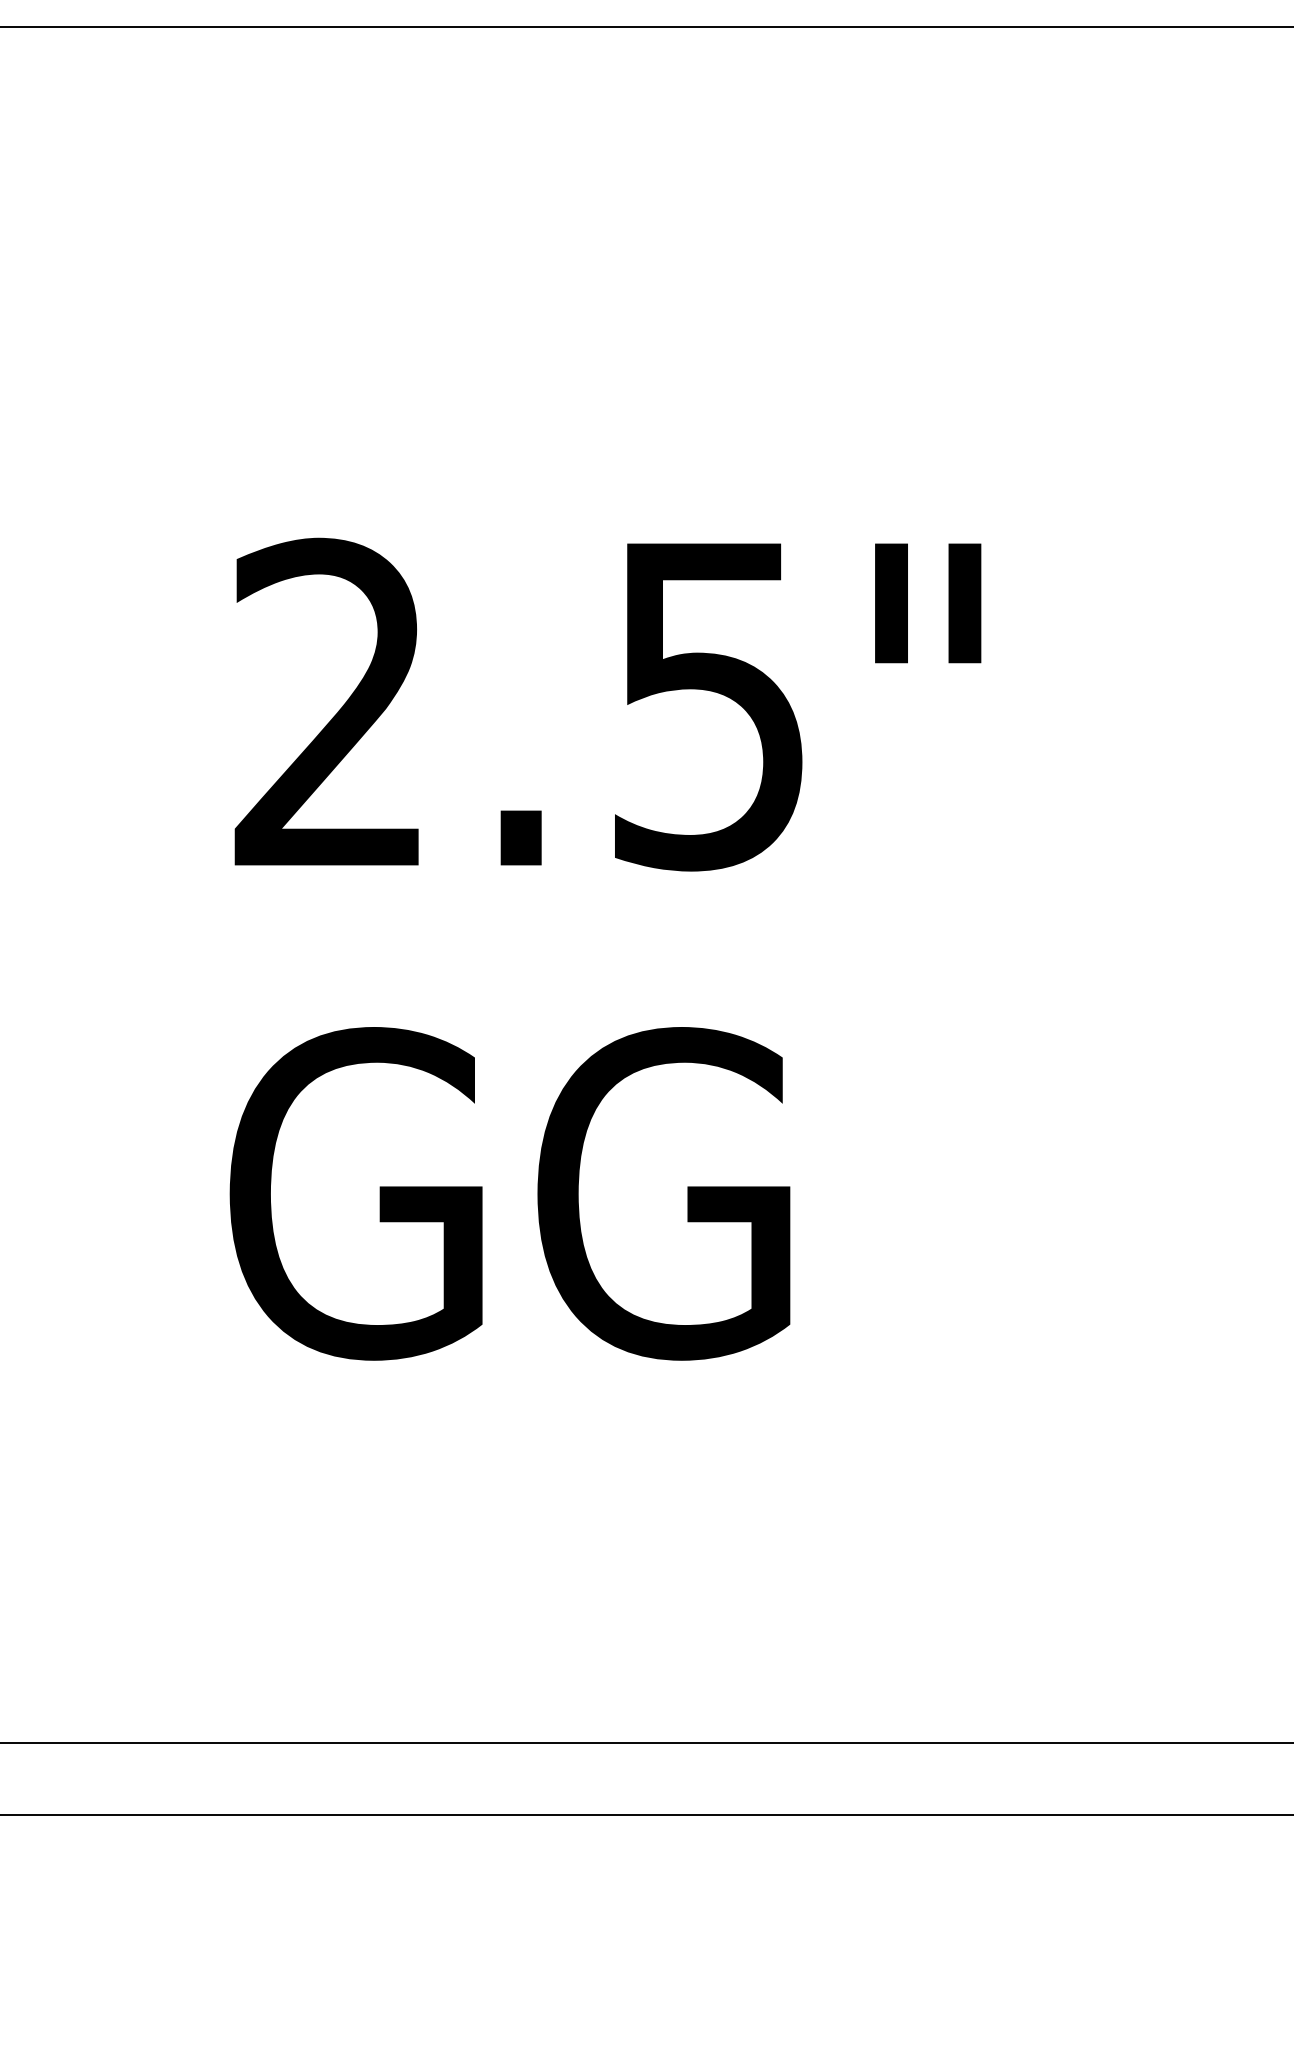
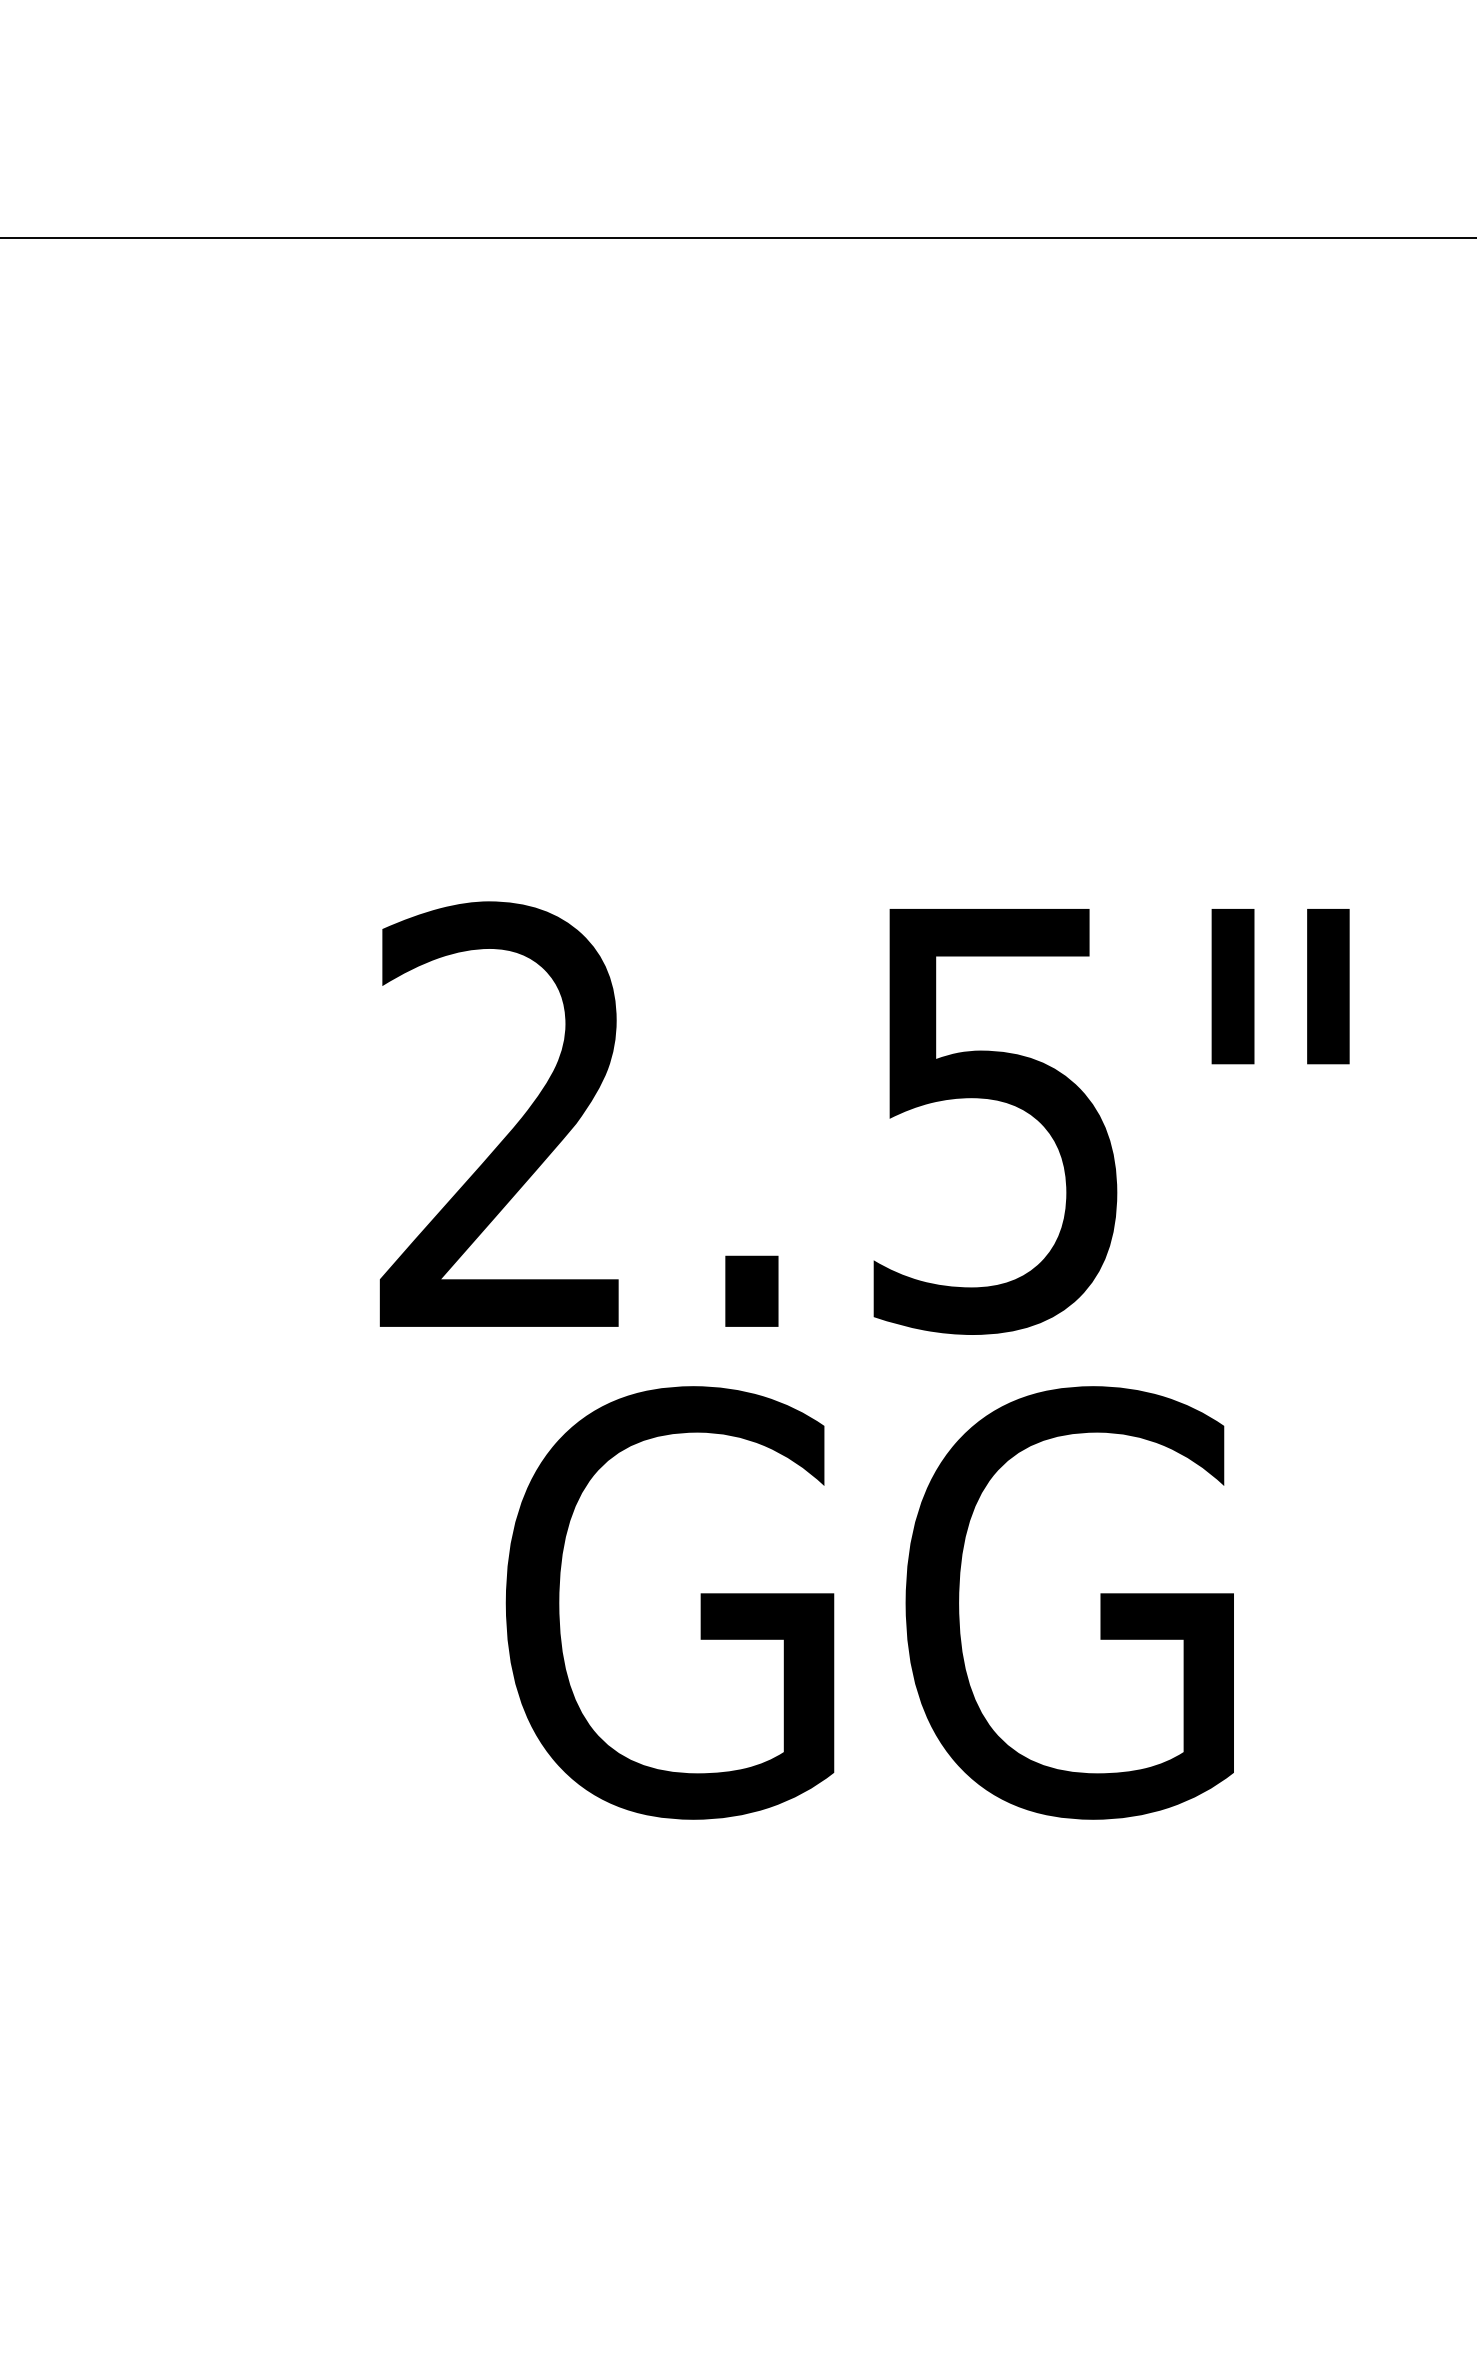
text: (509, 1193) -> (869, 1602), moved

